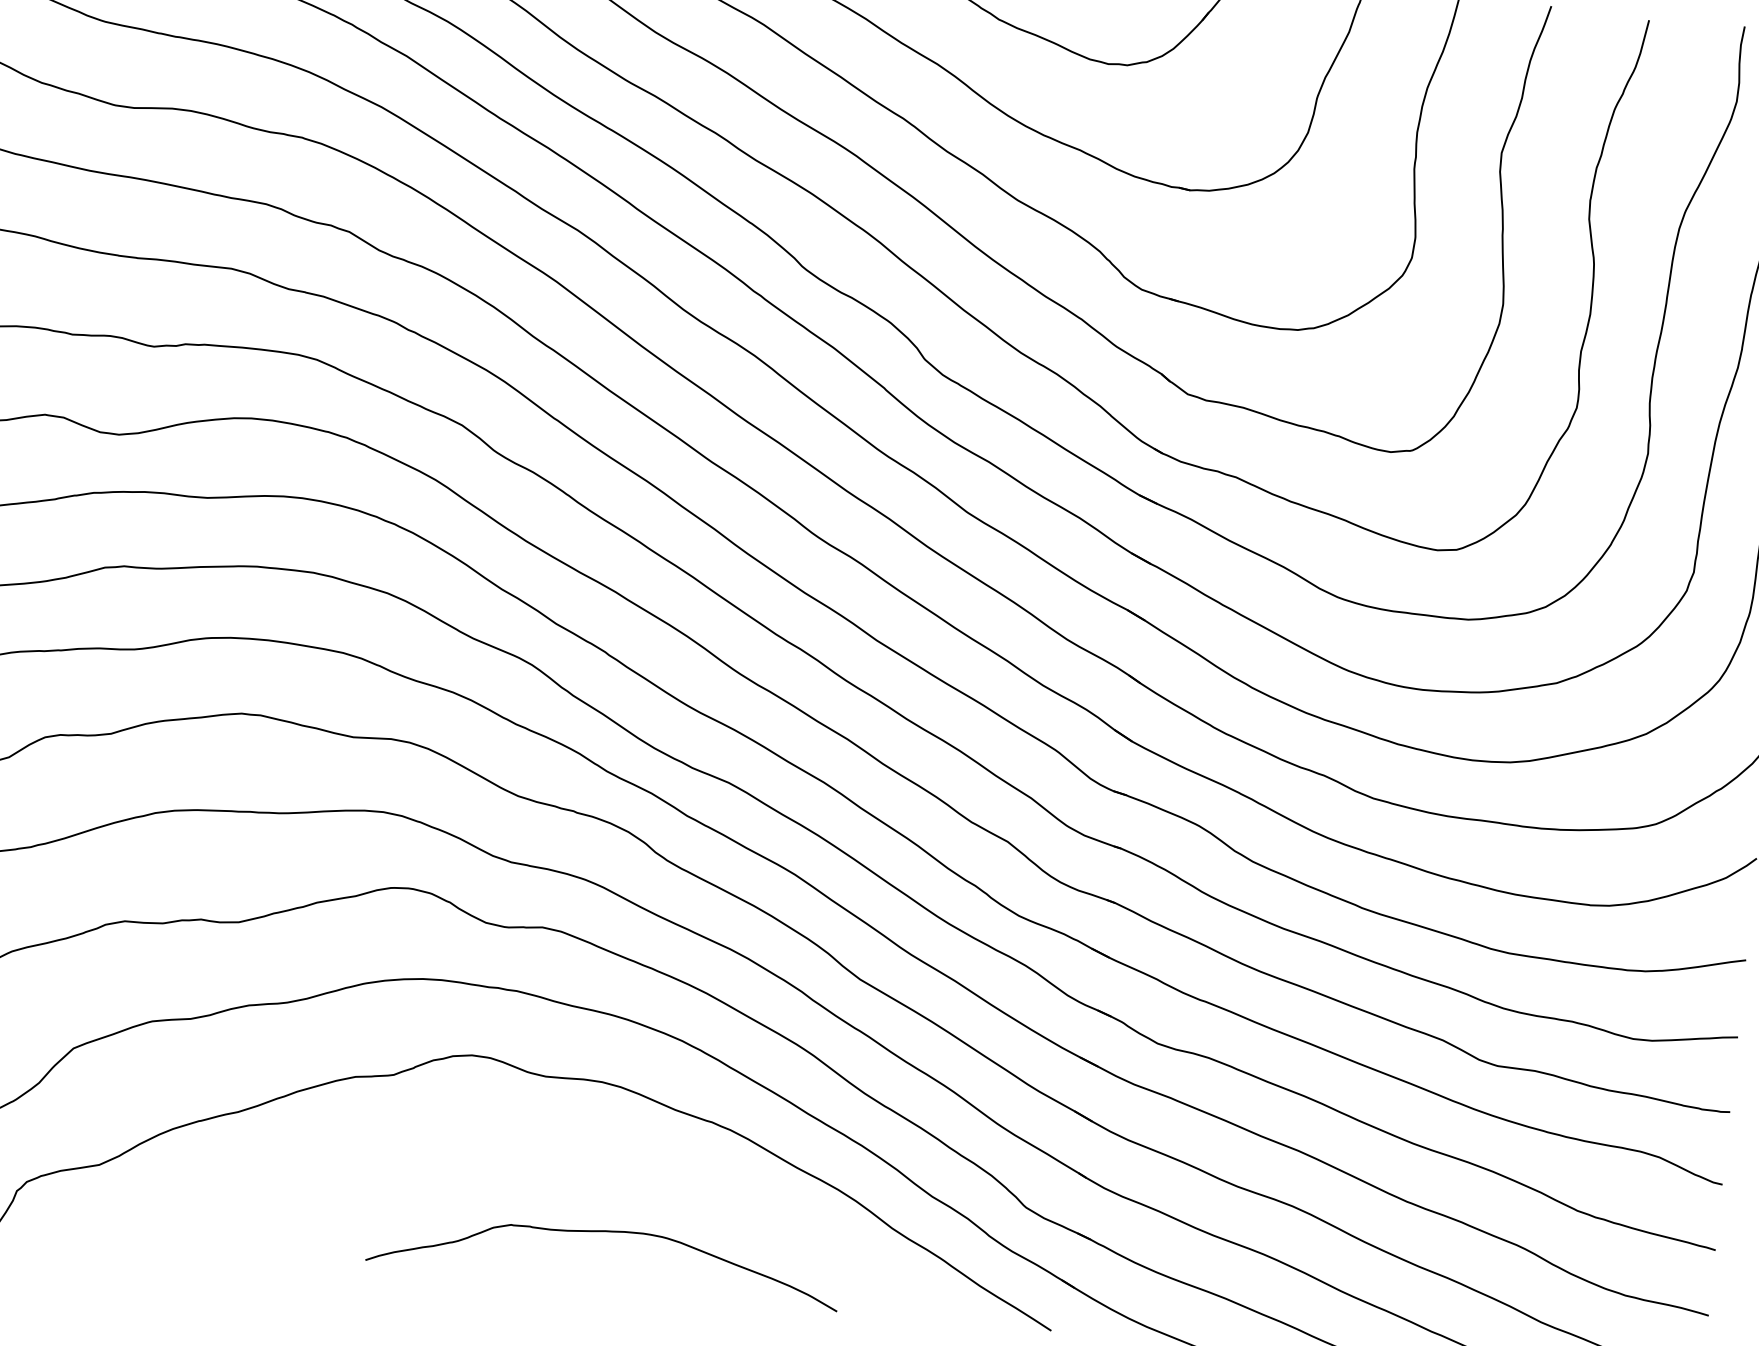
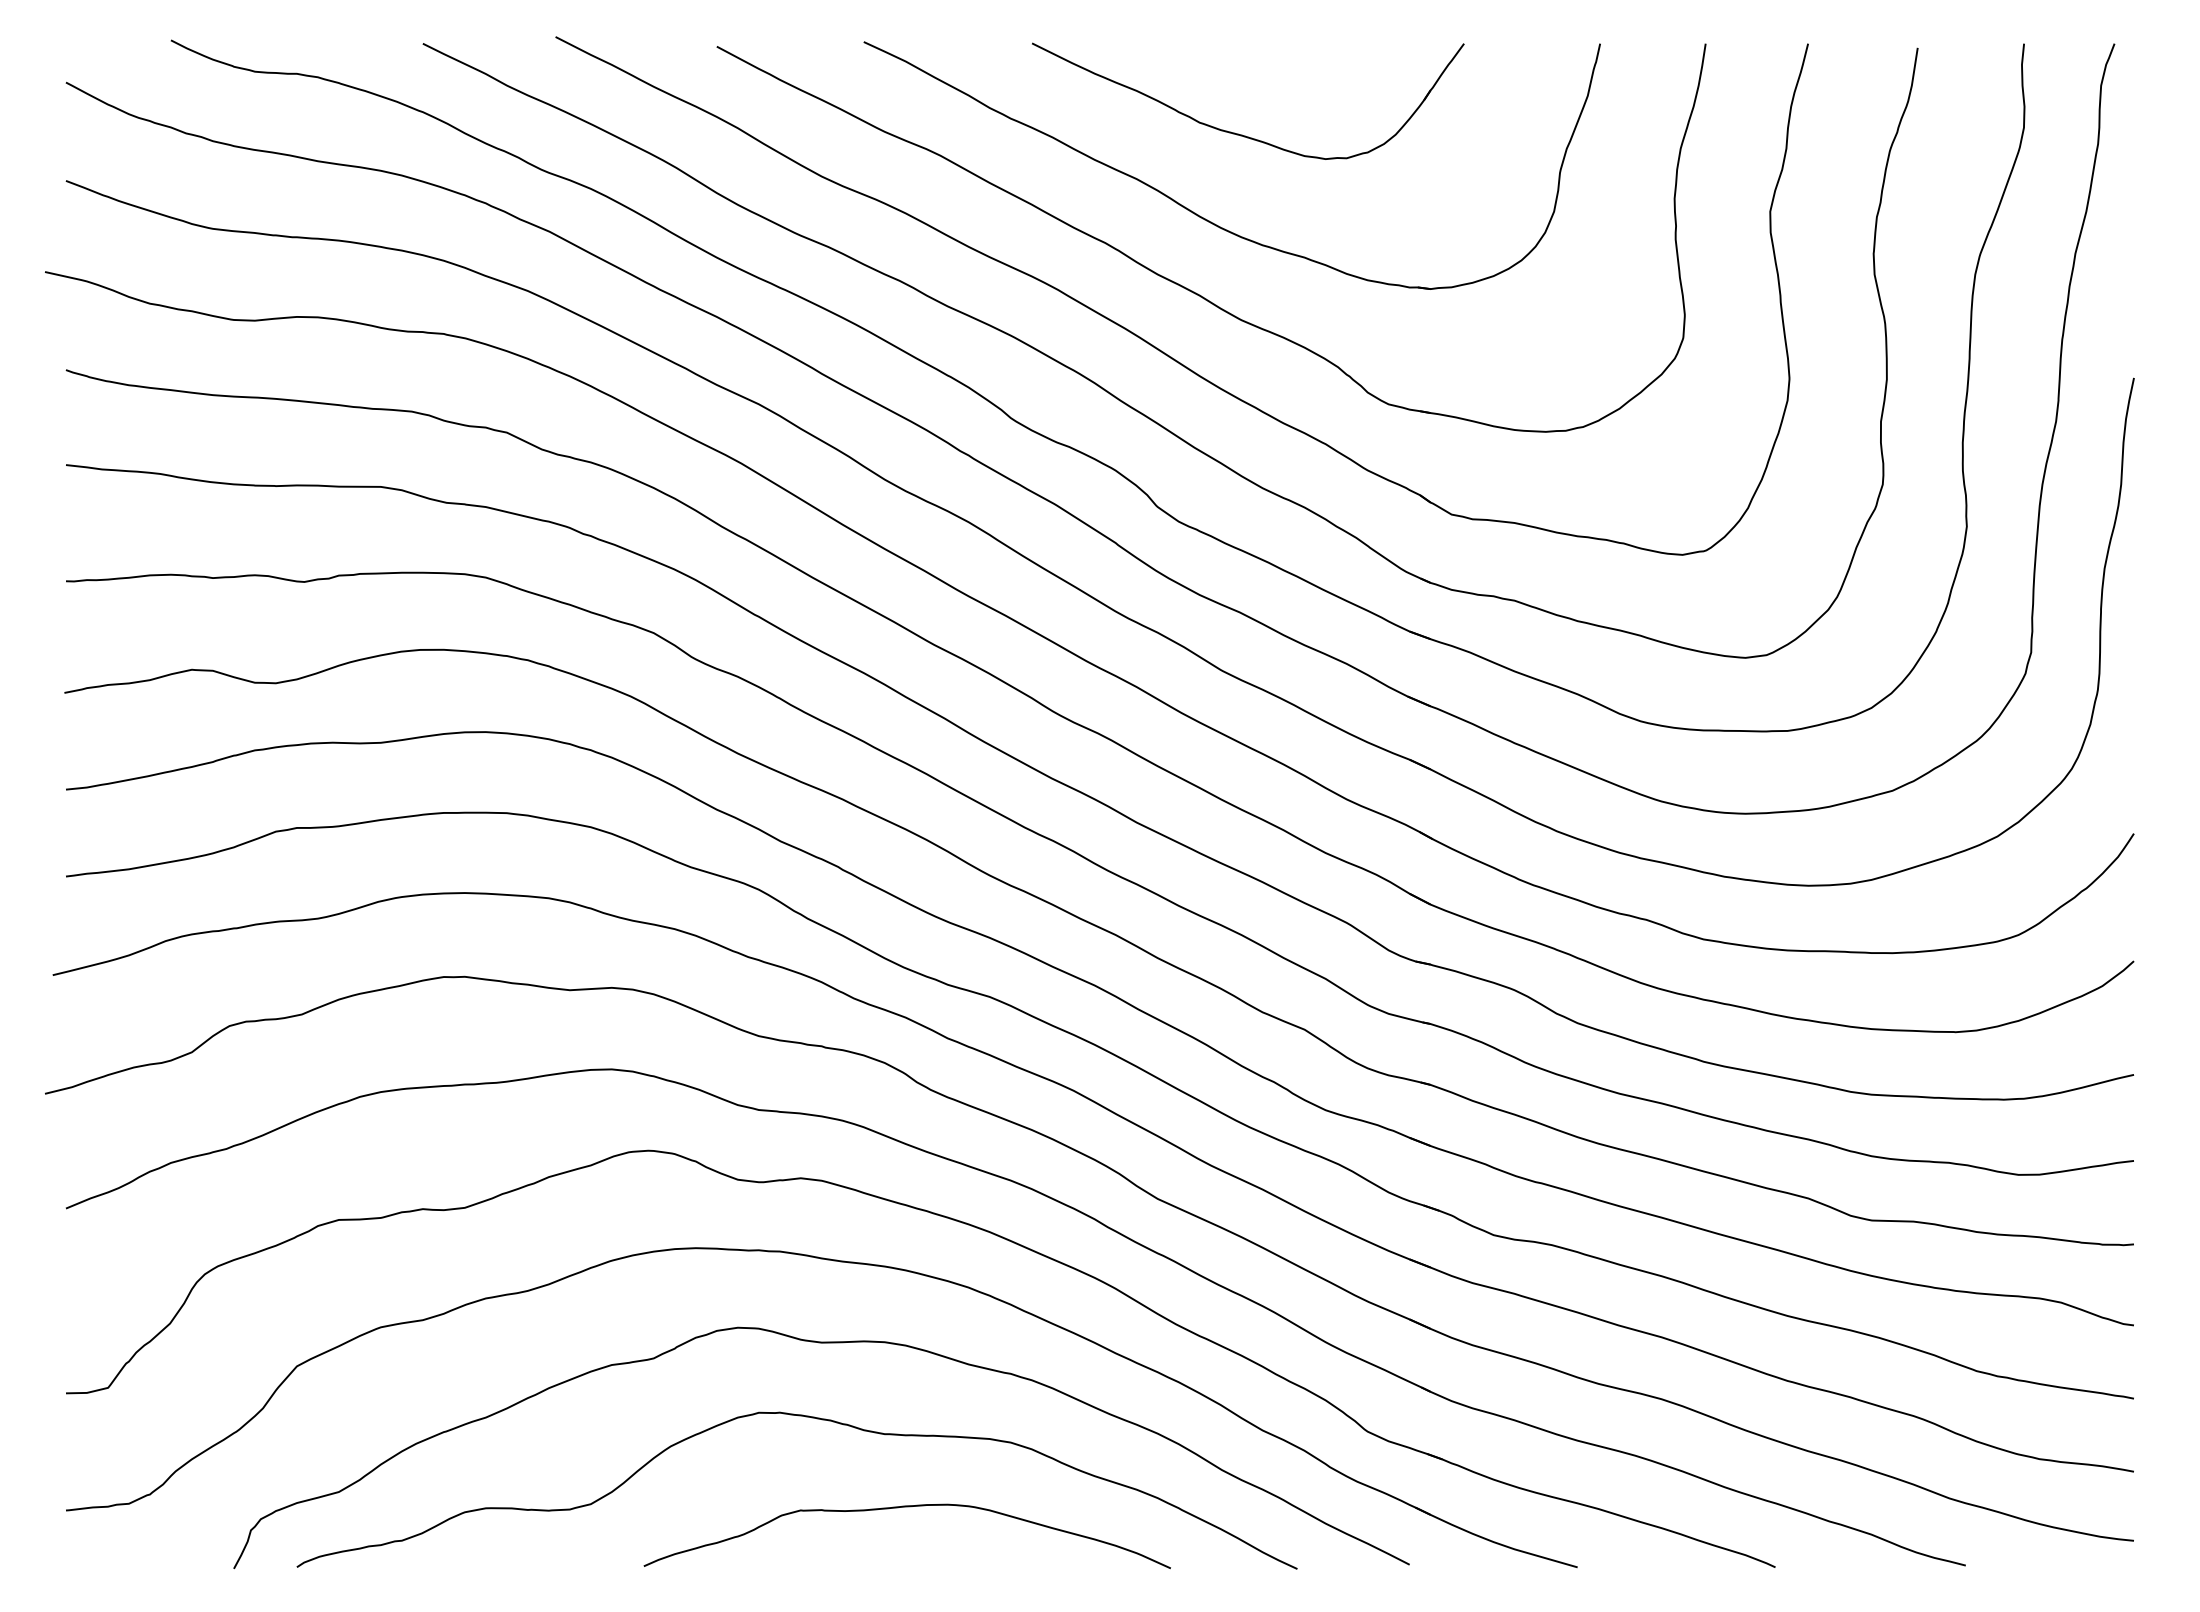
curve: (529, 1143) -> (811, 1418), added

